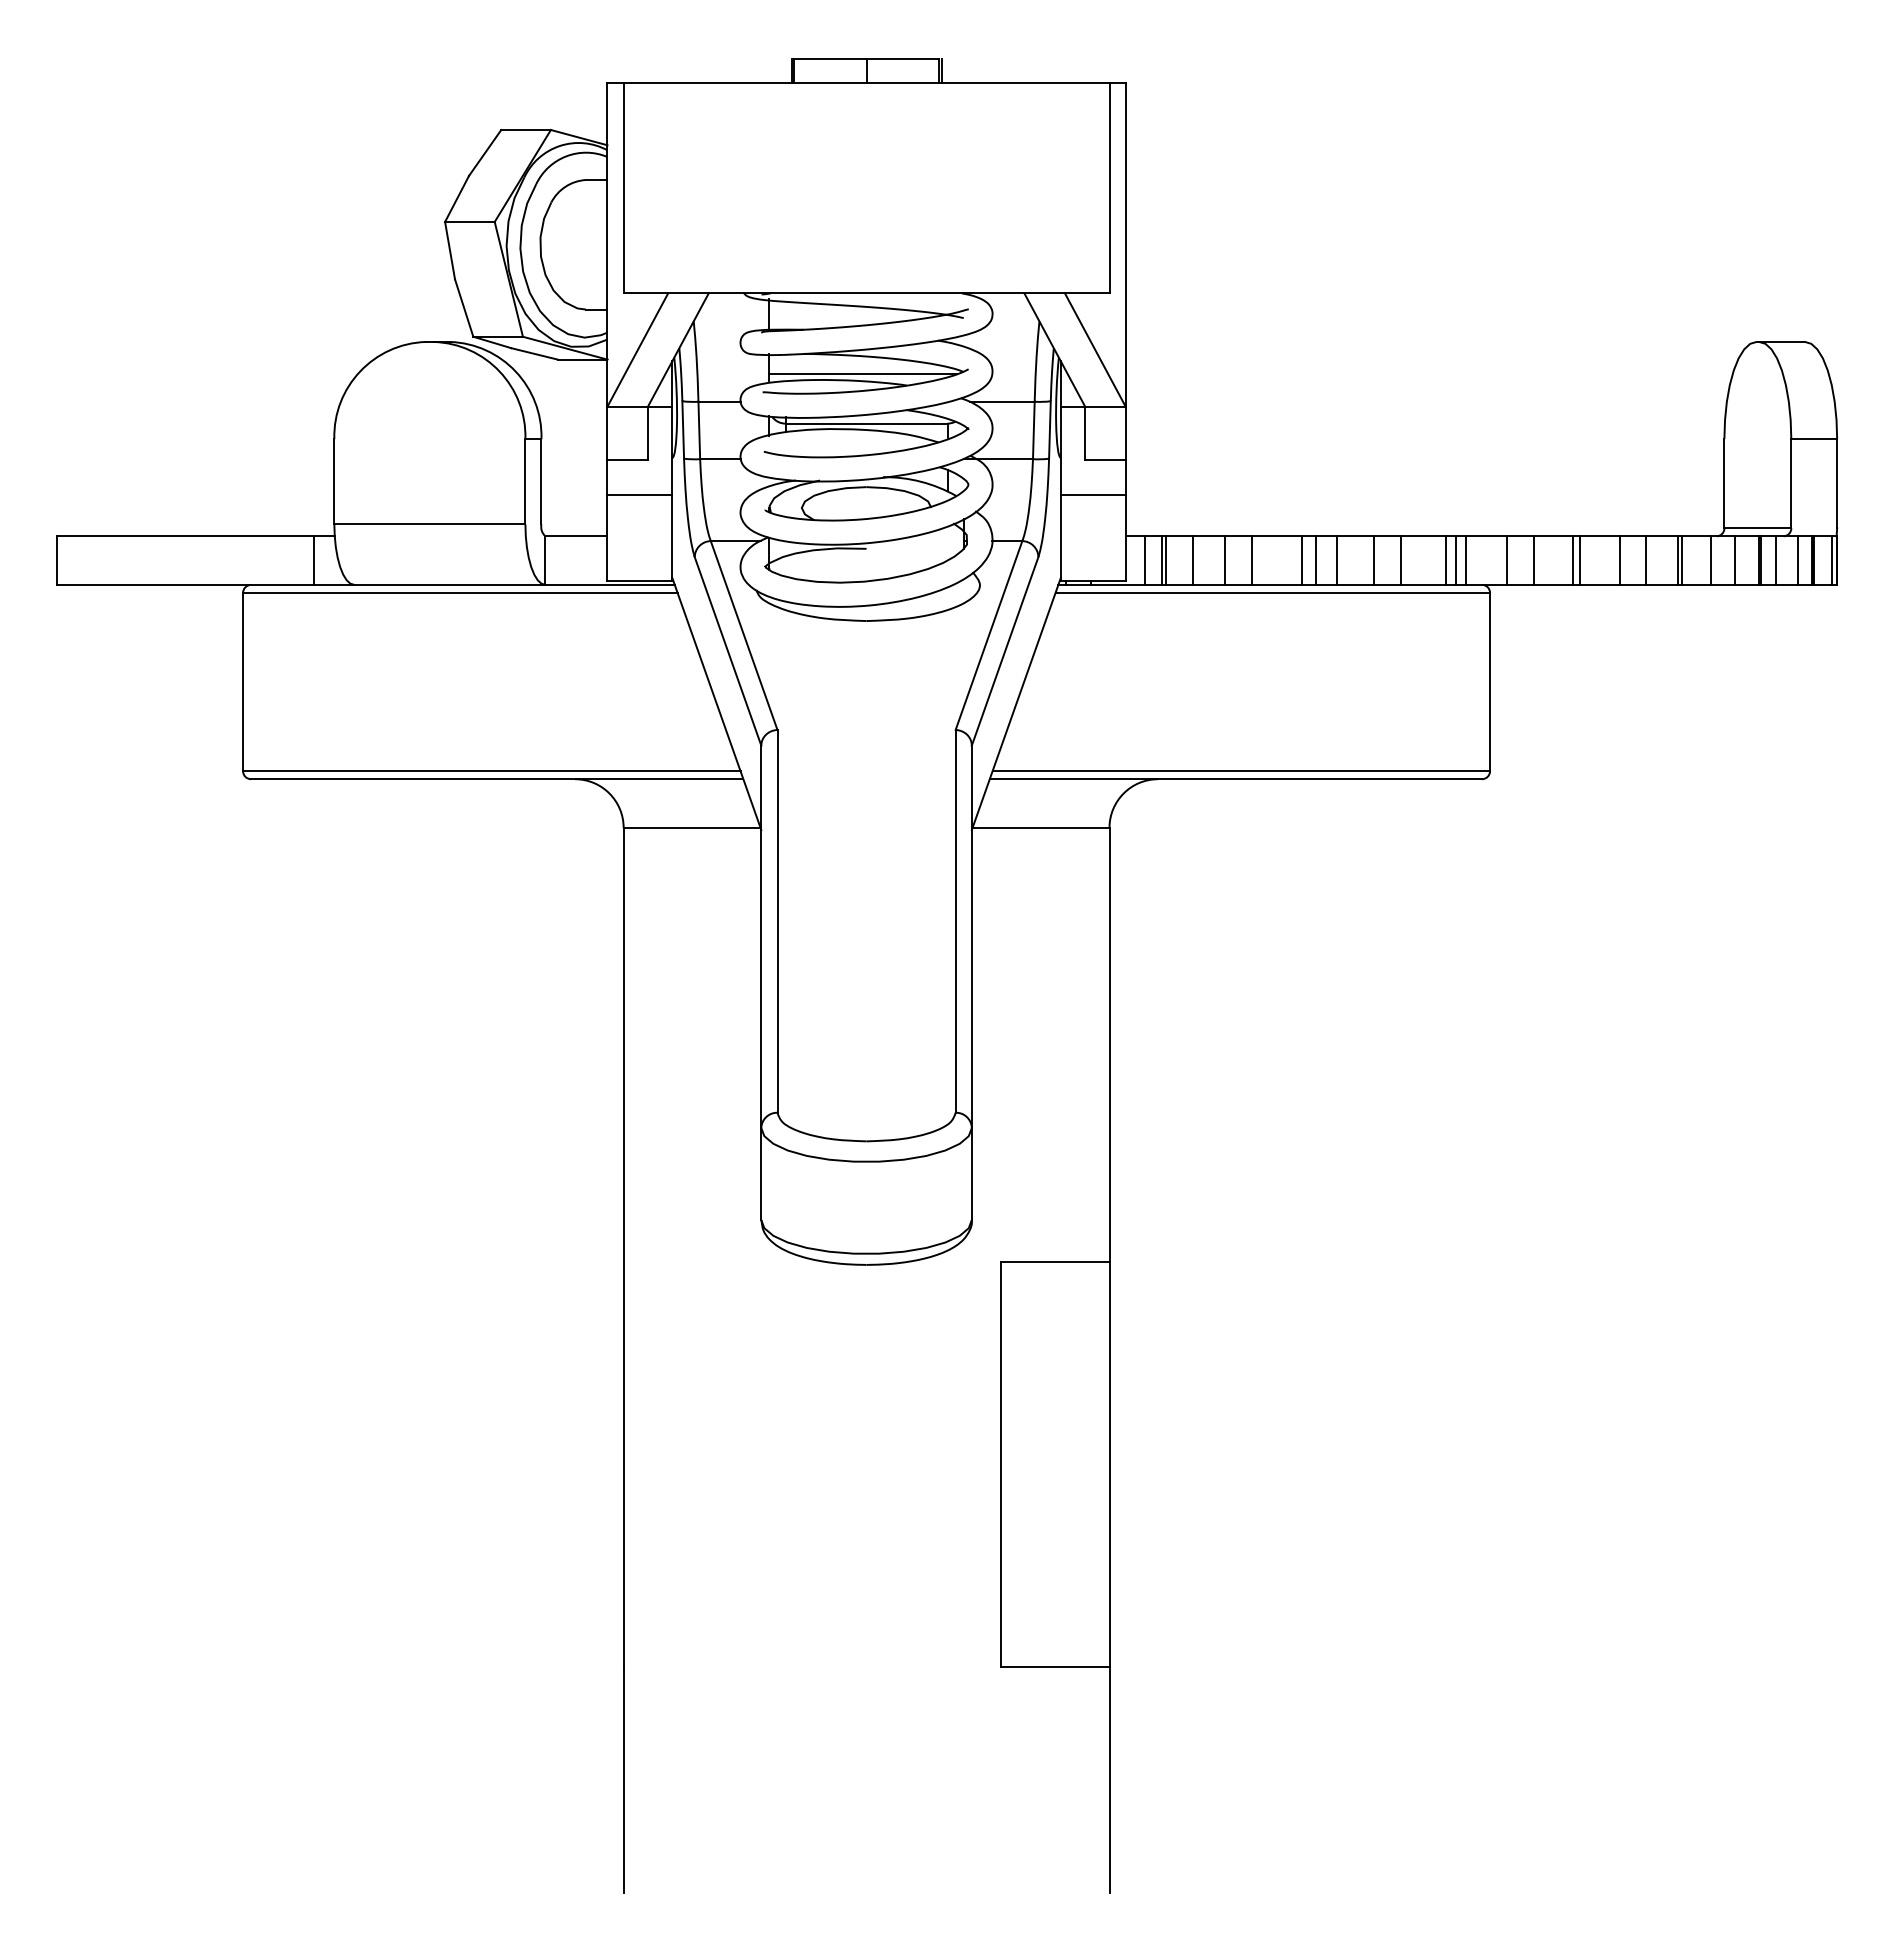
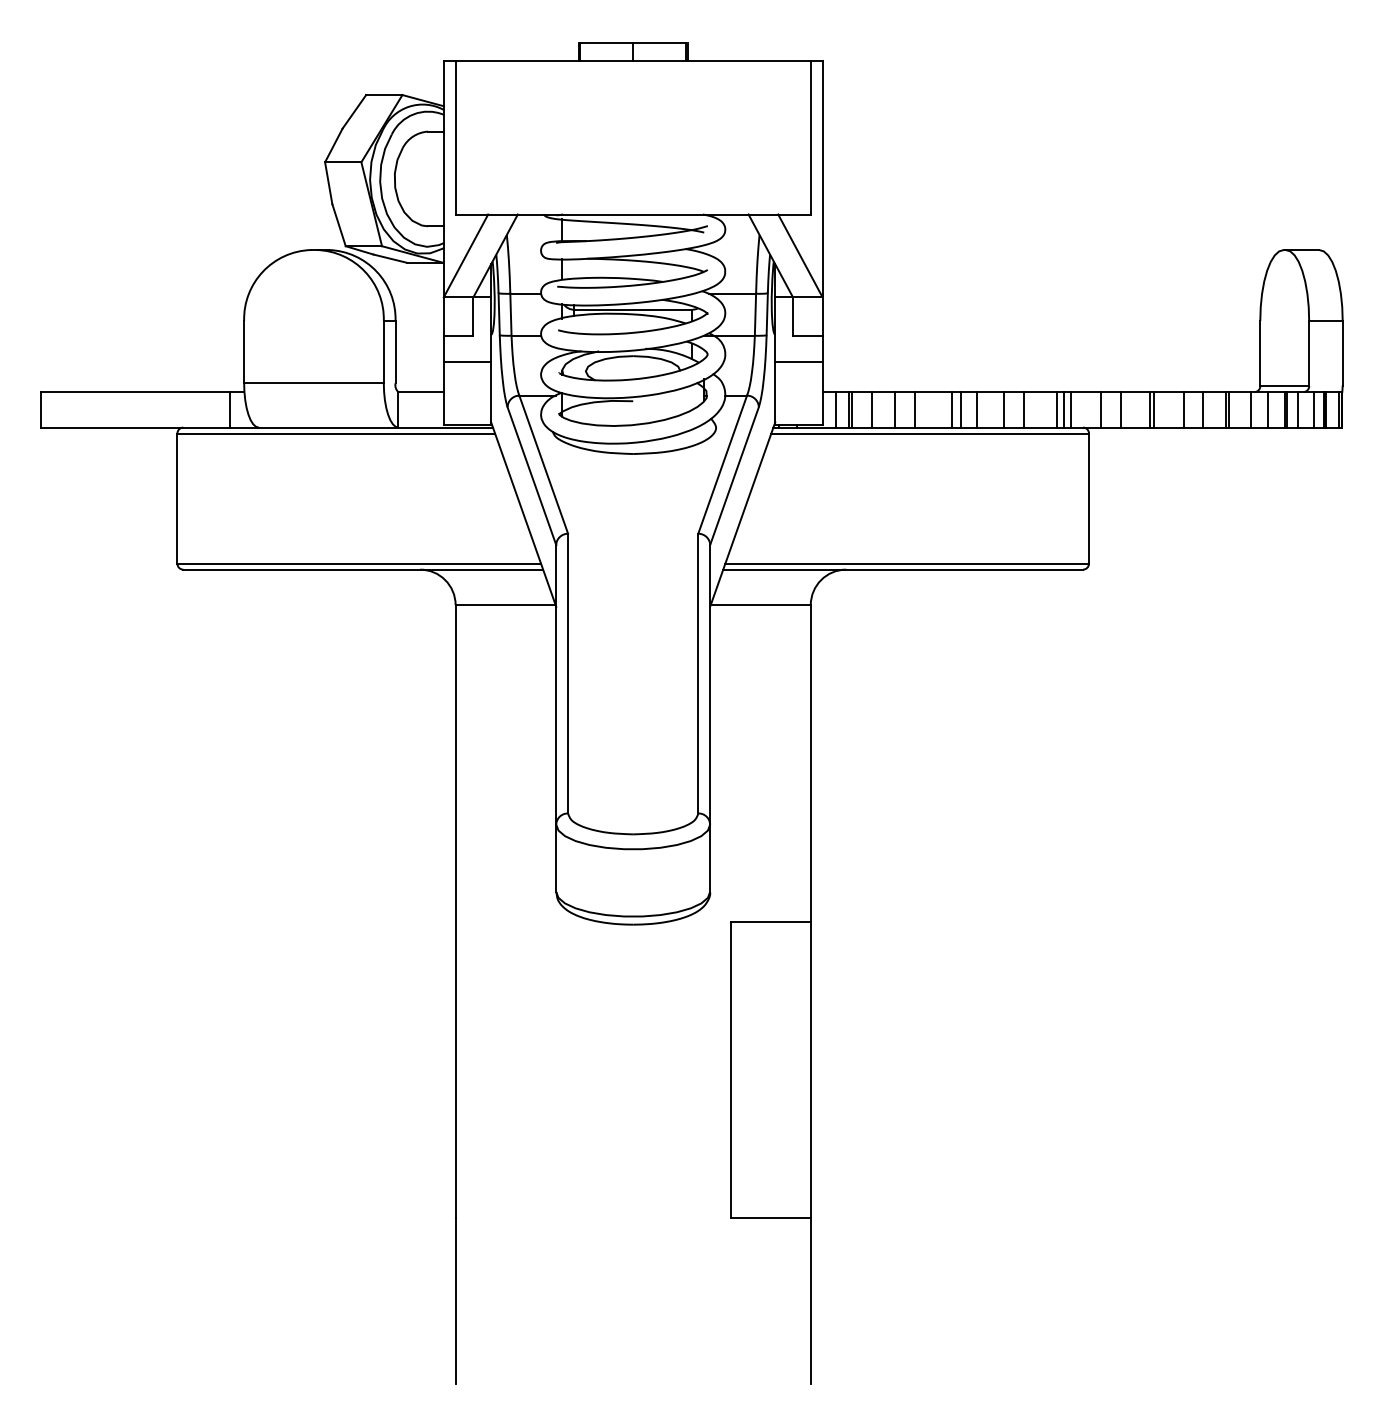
line: (863, 374) -> (630, 273), removed

